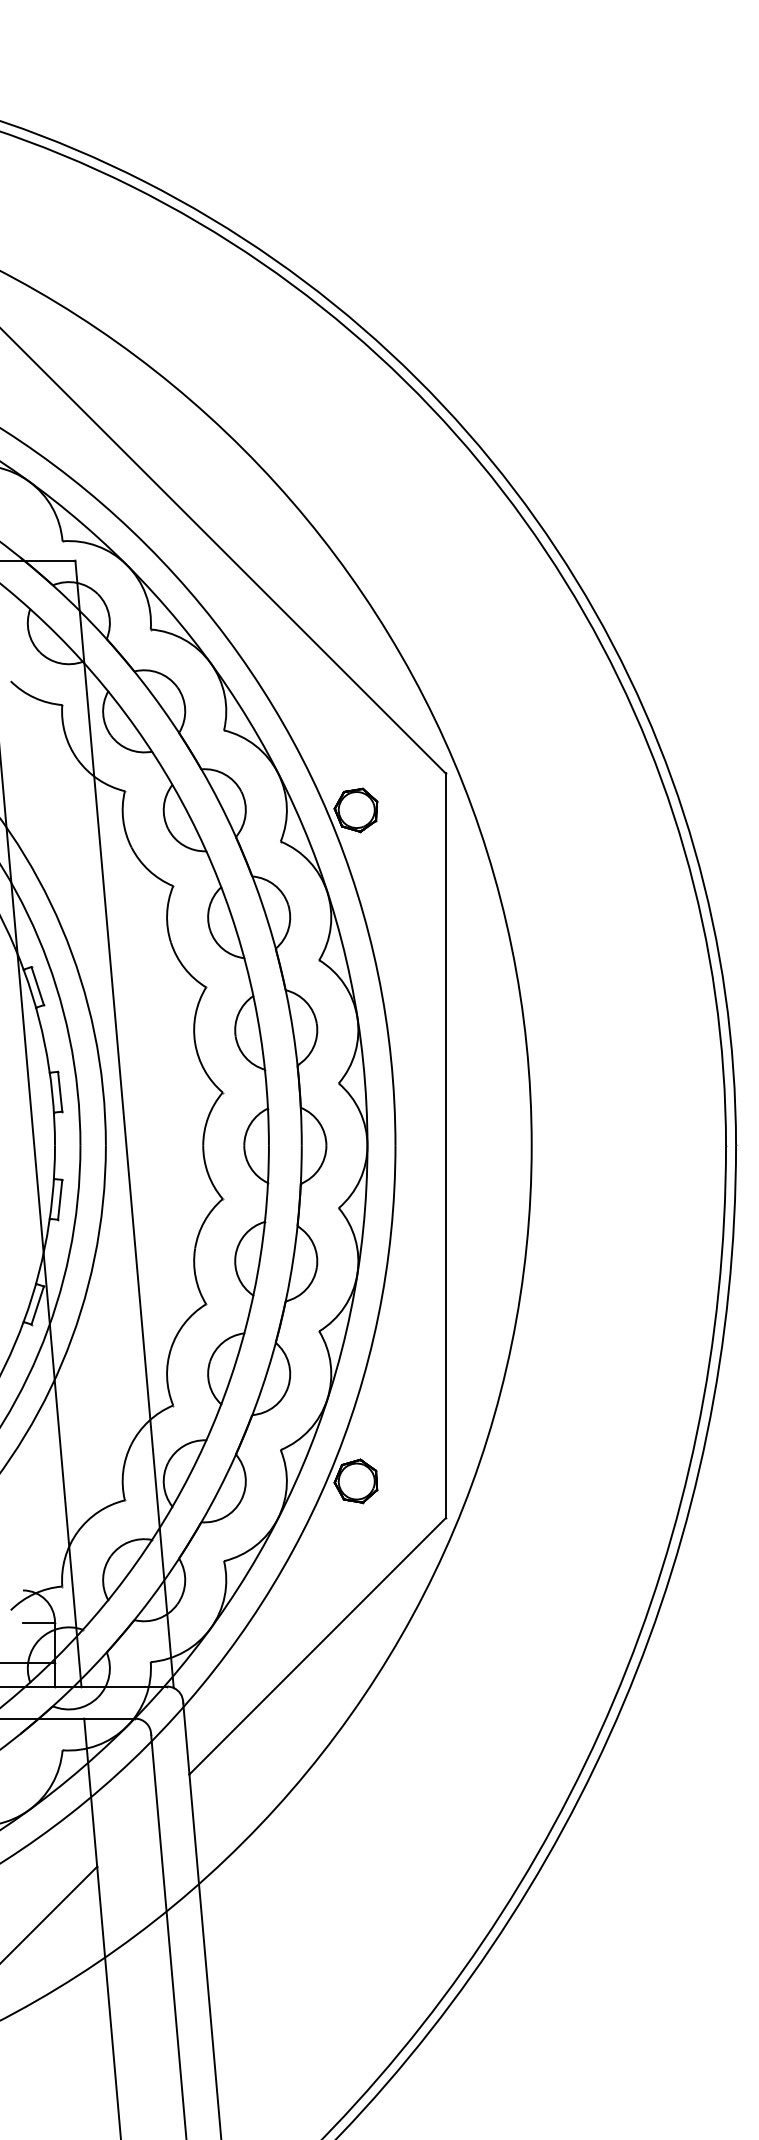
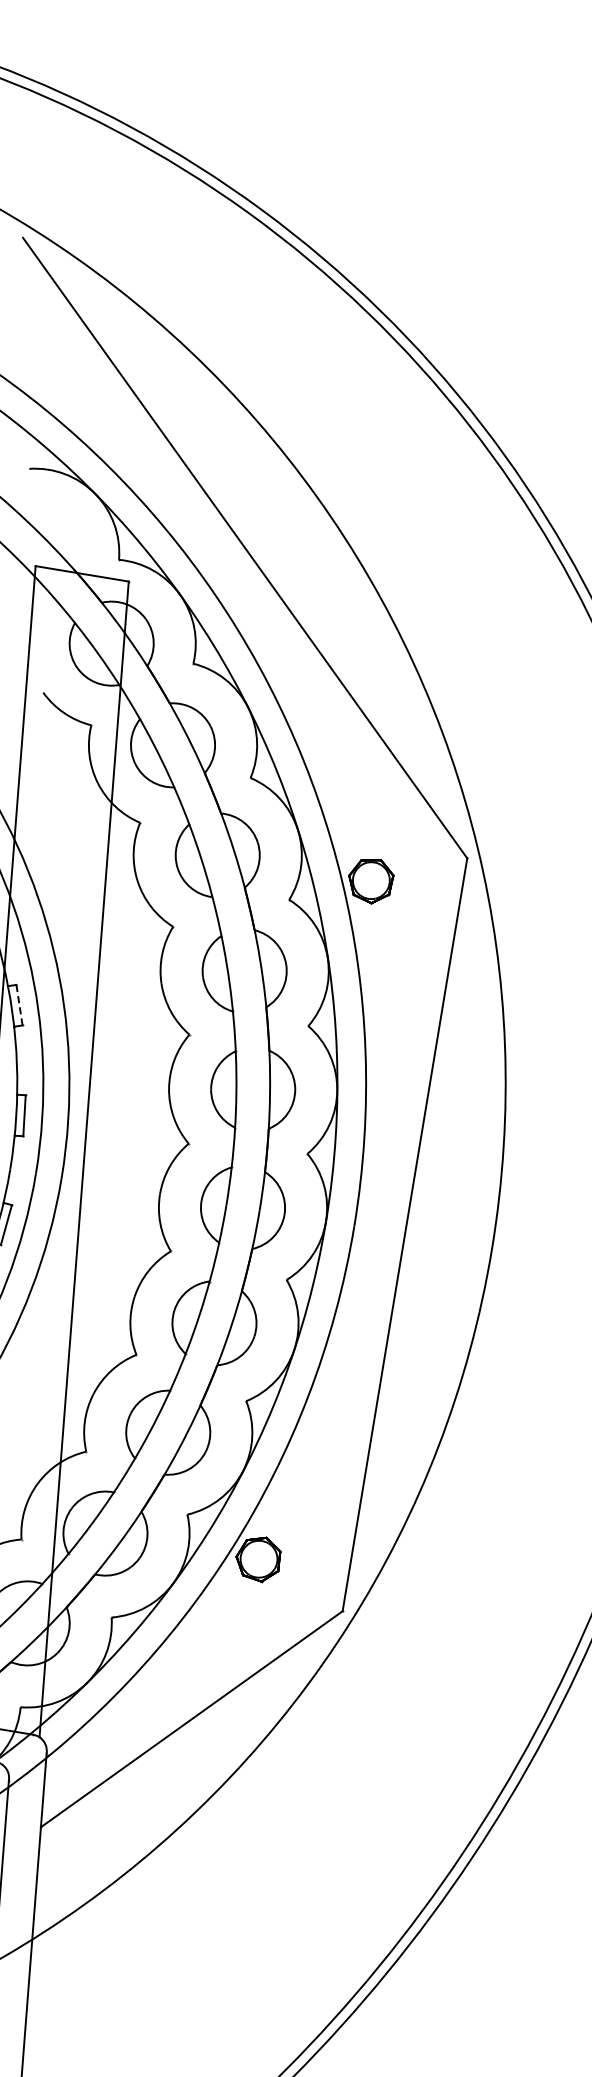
line: (37, 985) -> (19, 1004), solid -> dashed

